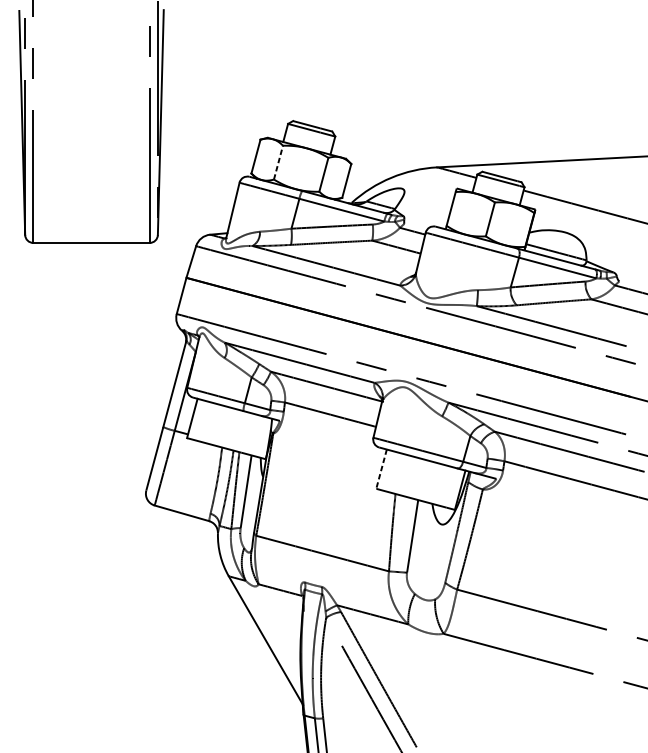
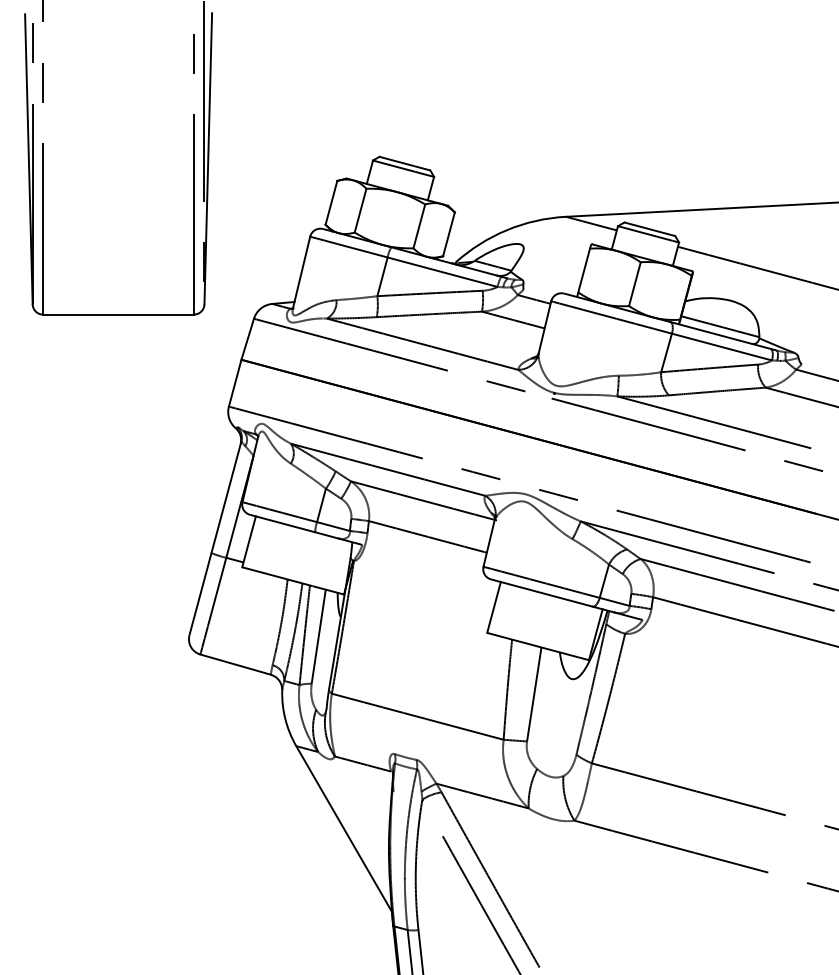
line: (278, 162) -> (360, 210), dashed -> solid
line: (381, 469) -> (493, 607), dashed -> solid

